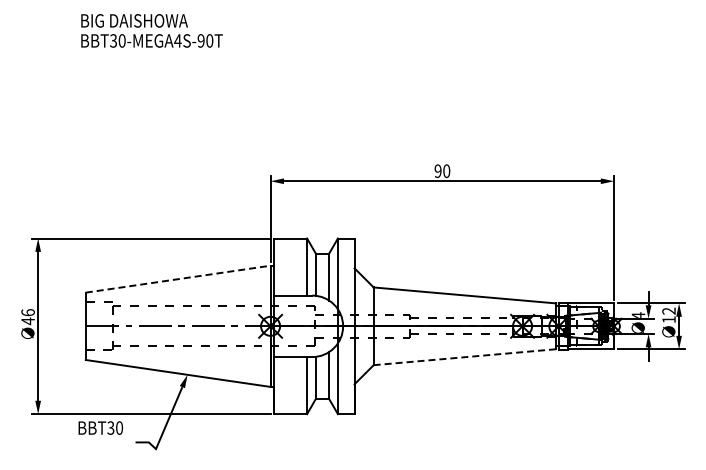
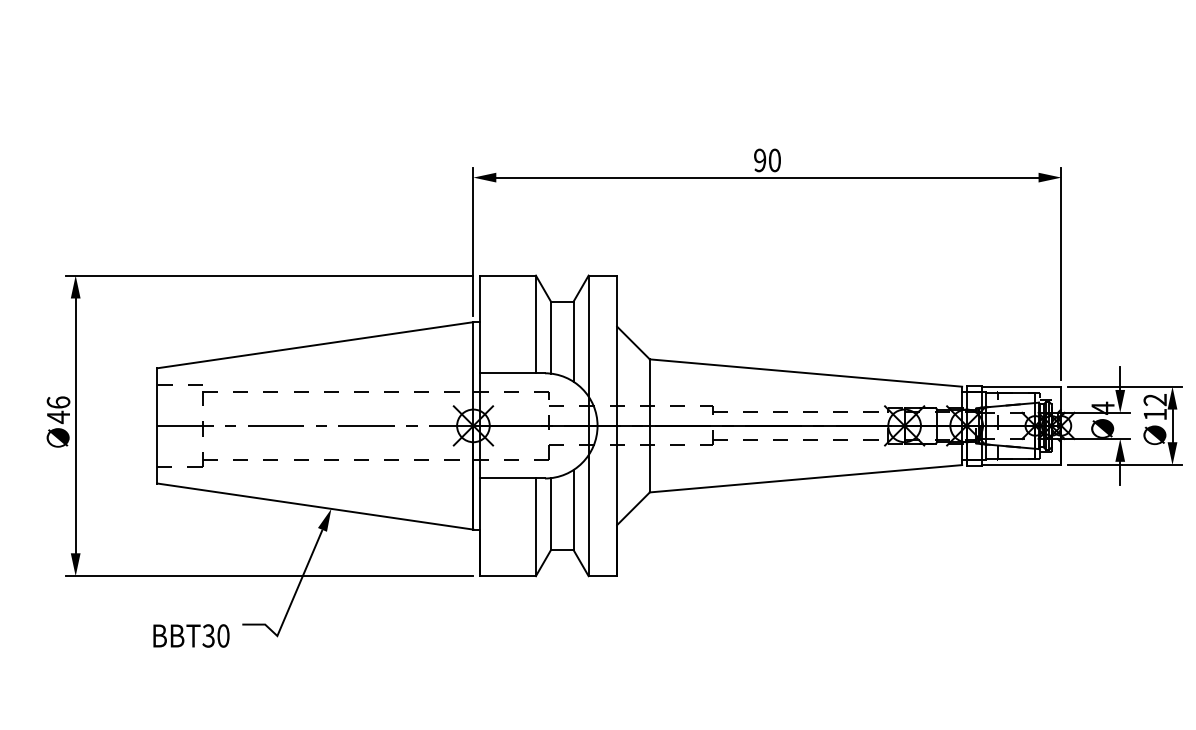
line: (178, 279) -> (315, 345), dashed -> solid
line: (464, 357) -> (805, 479), dashed -> solid
text: (100, 427) -> (190, 634), moved

